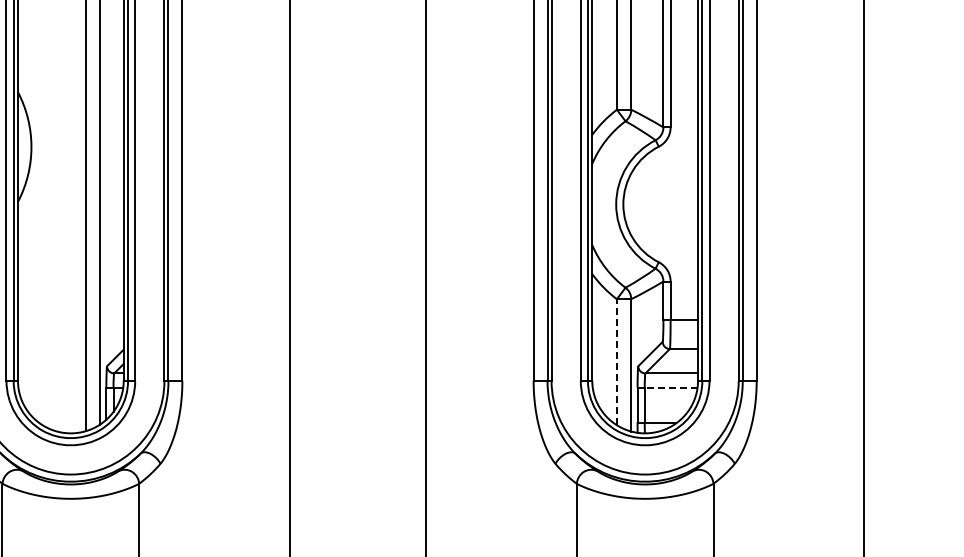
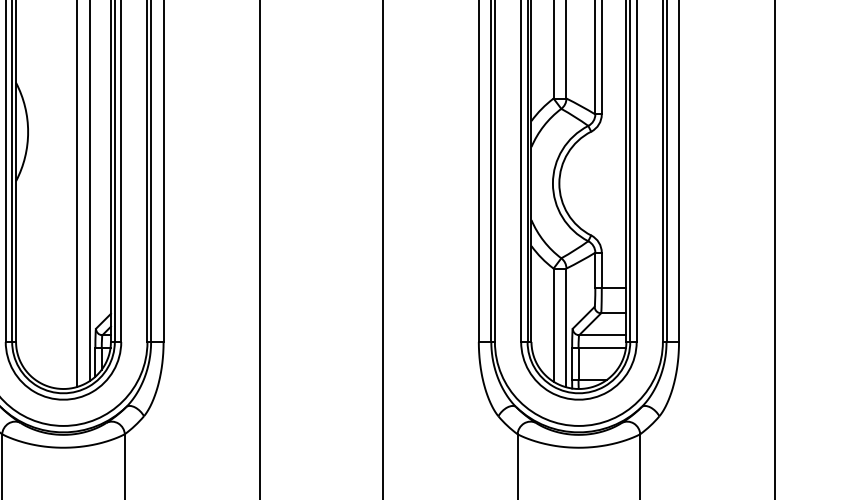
line: (616, 361) -> (553, 324), dashed -> solid
line: (670, 387) -> (601, 347), dashed -> solid

